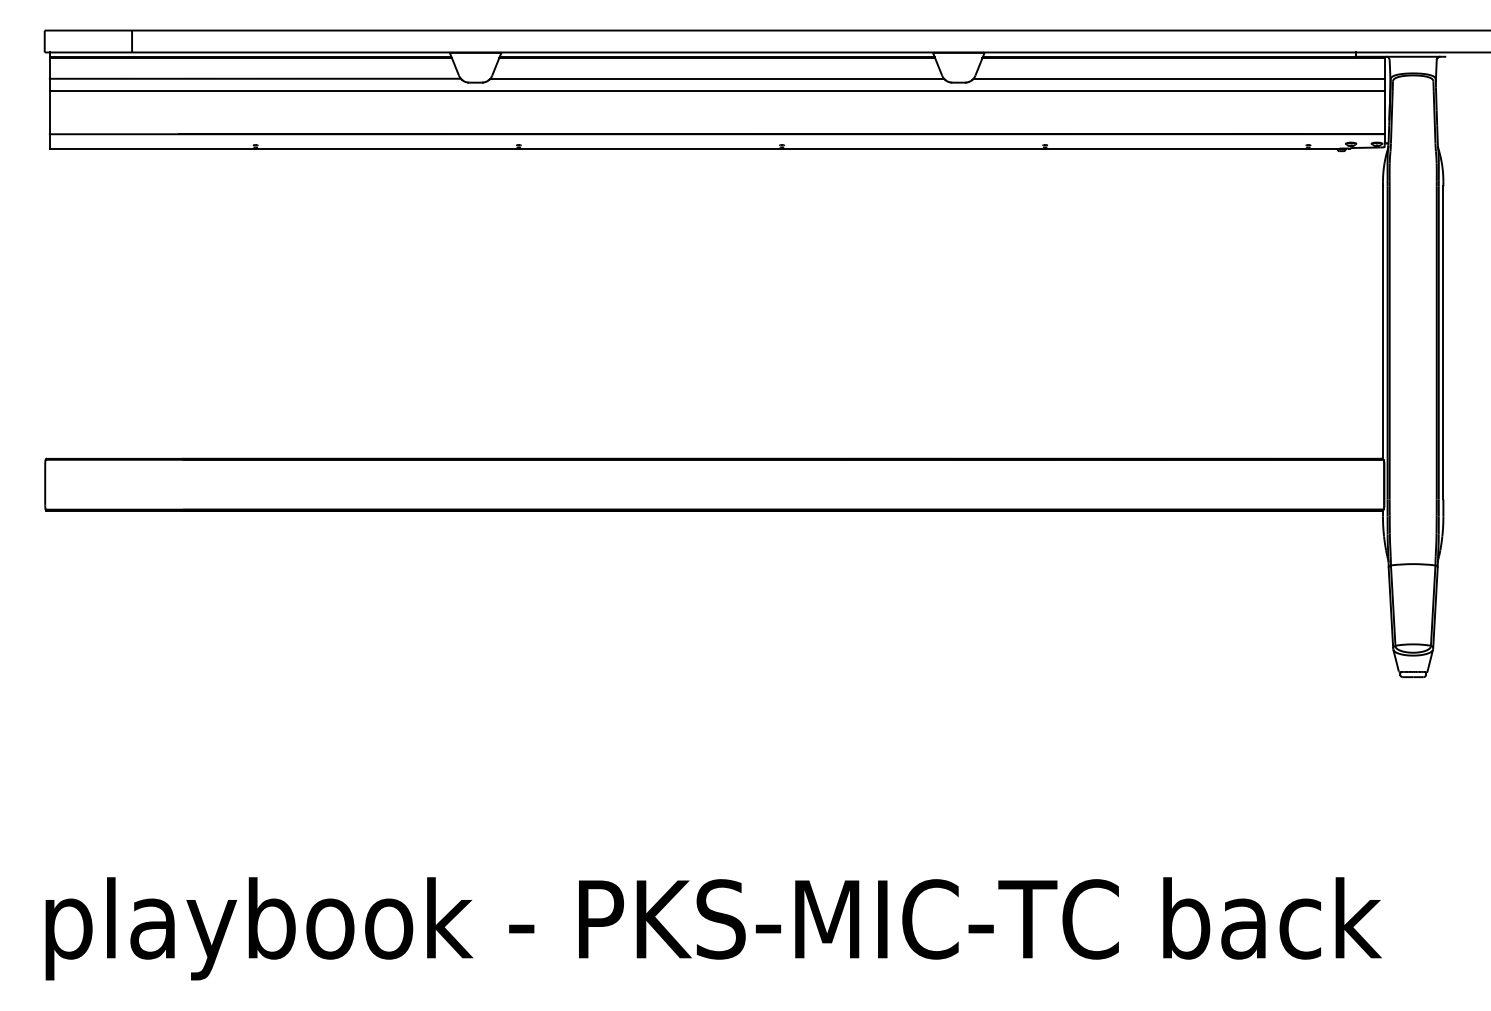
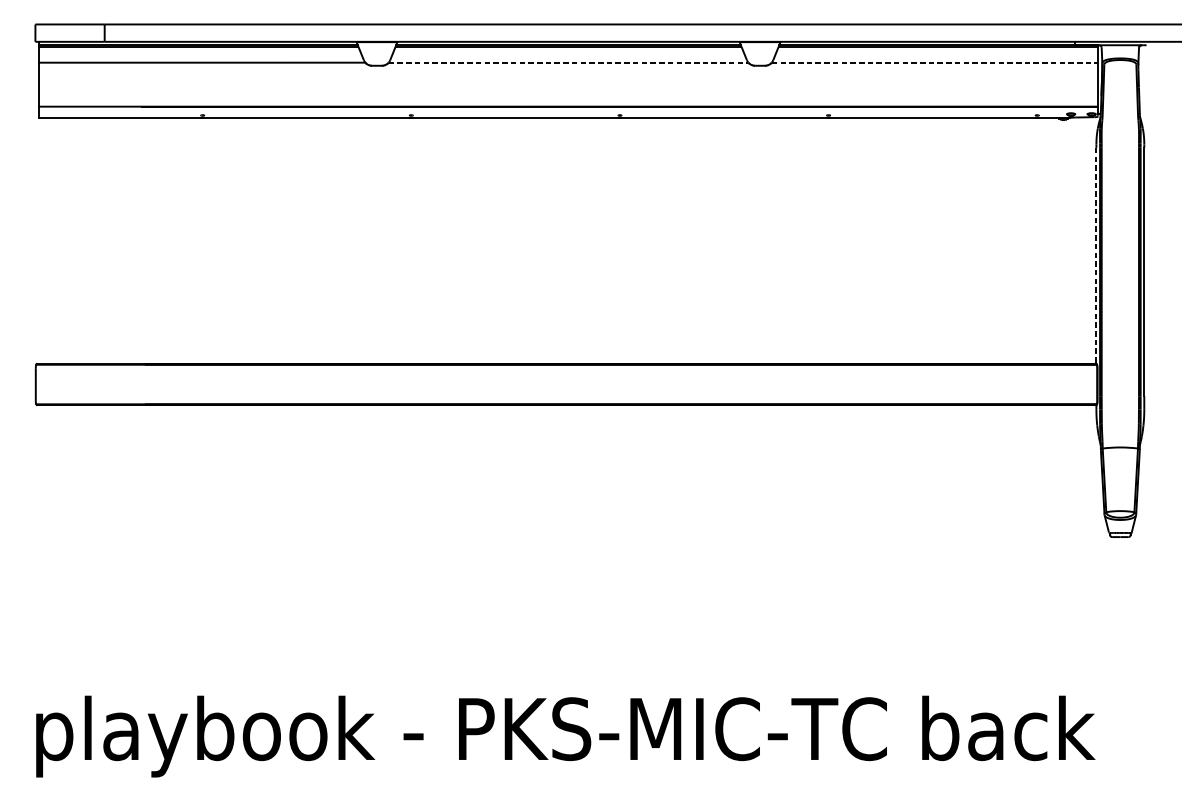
line: (717, 78) -> (568, 62), solid -> dashed
line: (1179, 78) -> (935, 62), solid -> dashed
line: (716, 90) -> (568, 71), removed
line: (1382, 323) -> (1096, 256), solid -> dashed

